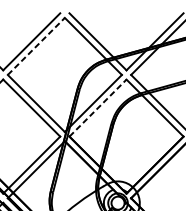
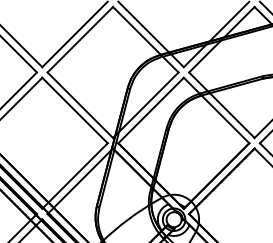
line: (36, 46) -> (80, 39), dashed -> solid
line: (98, 108) -> (151, 110), dashed -> solid

